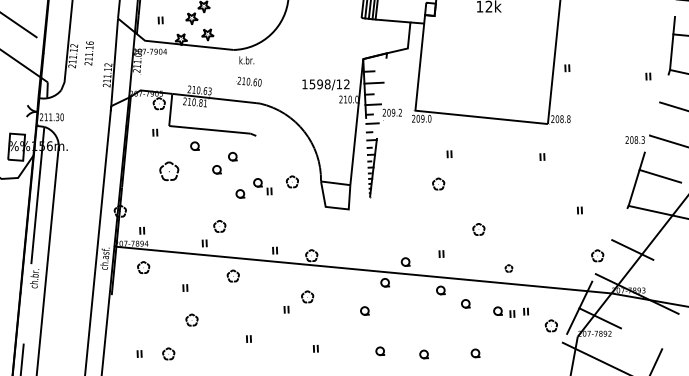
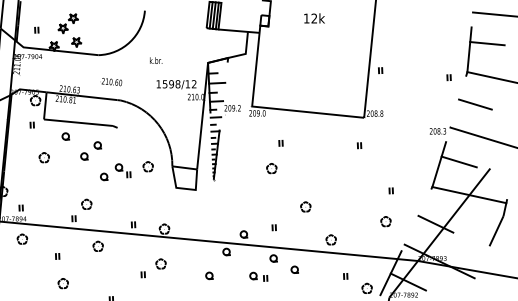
text: (246, 60) -> (155, 60), moved
part: (169, 170) -> (44, 157), size x0.62
part: (597, 255) -> (385, 221), moved
part: (508, 268) -> (330, 239), size x1.67
part: (504, 311) -> (258, 276), moved

